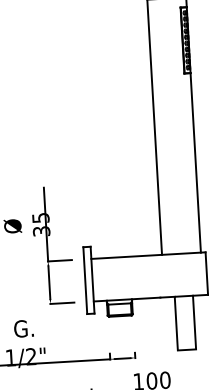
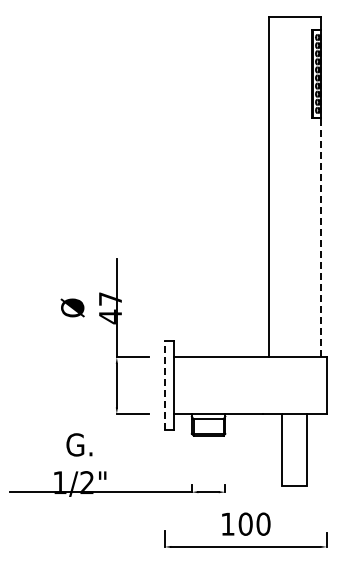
line: (195, 162) -> (320, 237), solid -> dashed
text: (41, 225) -> (110, 308), 35 -> 47
line: (85, 280) -> (164, 385), solid -> dashed

